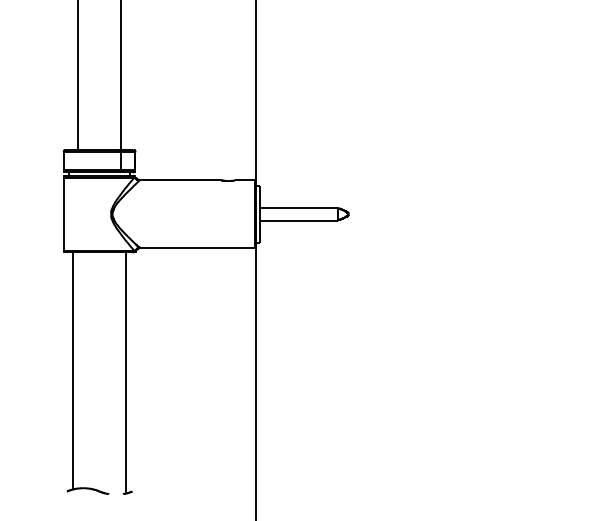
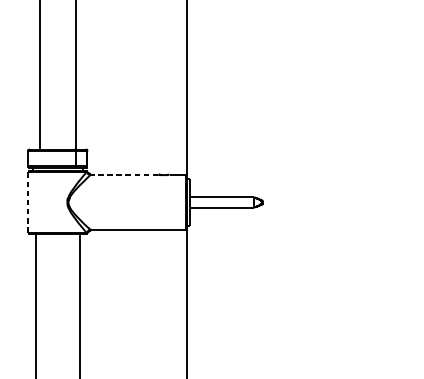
line: (180, 180) -> (124, 174), solid -> dashed
line: (63, 214) -> (28, 202), solid -> dashed

